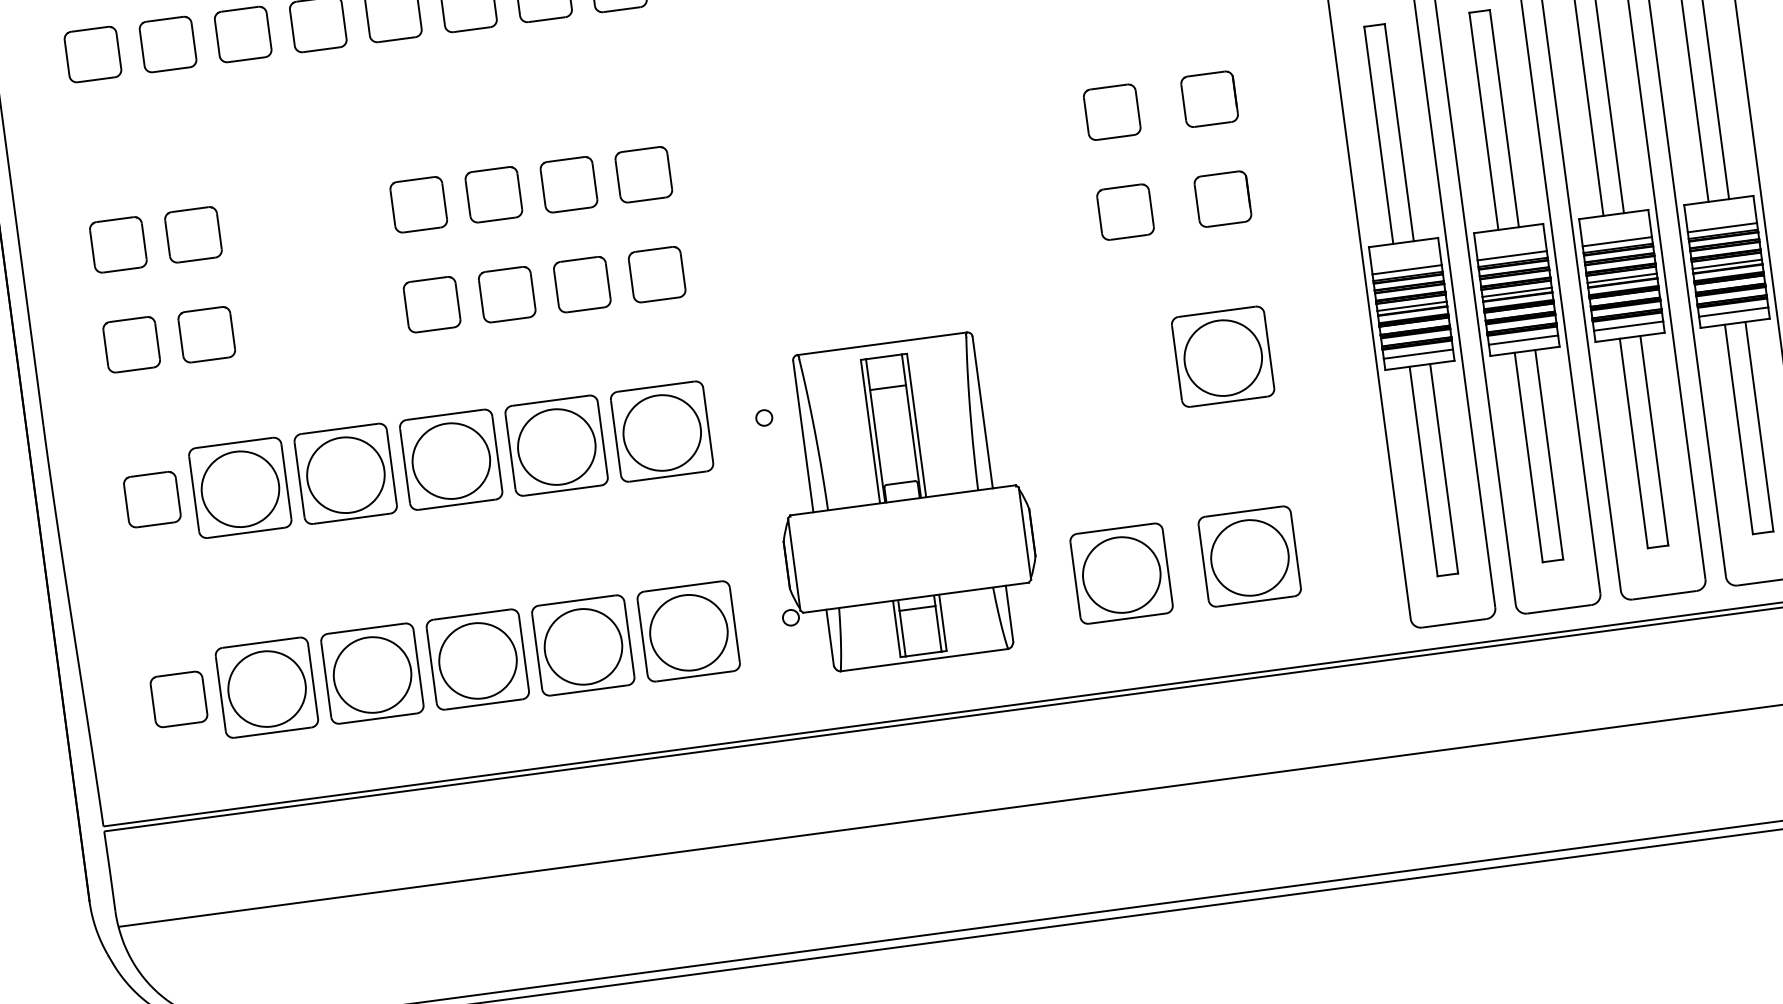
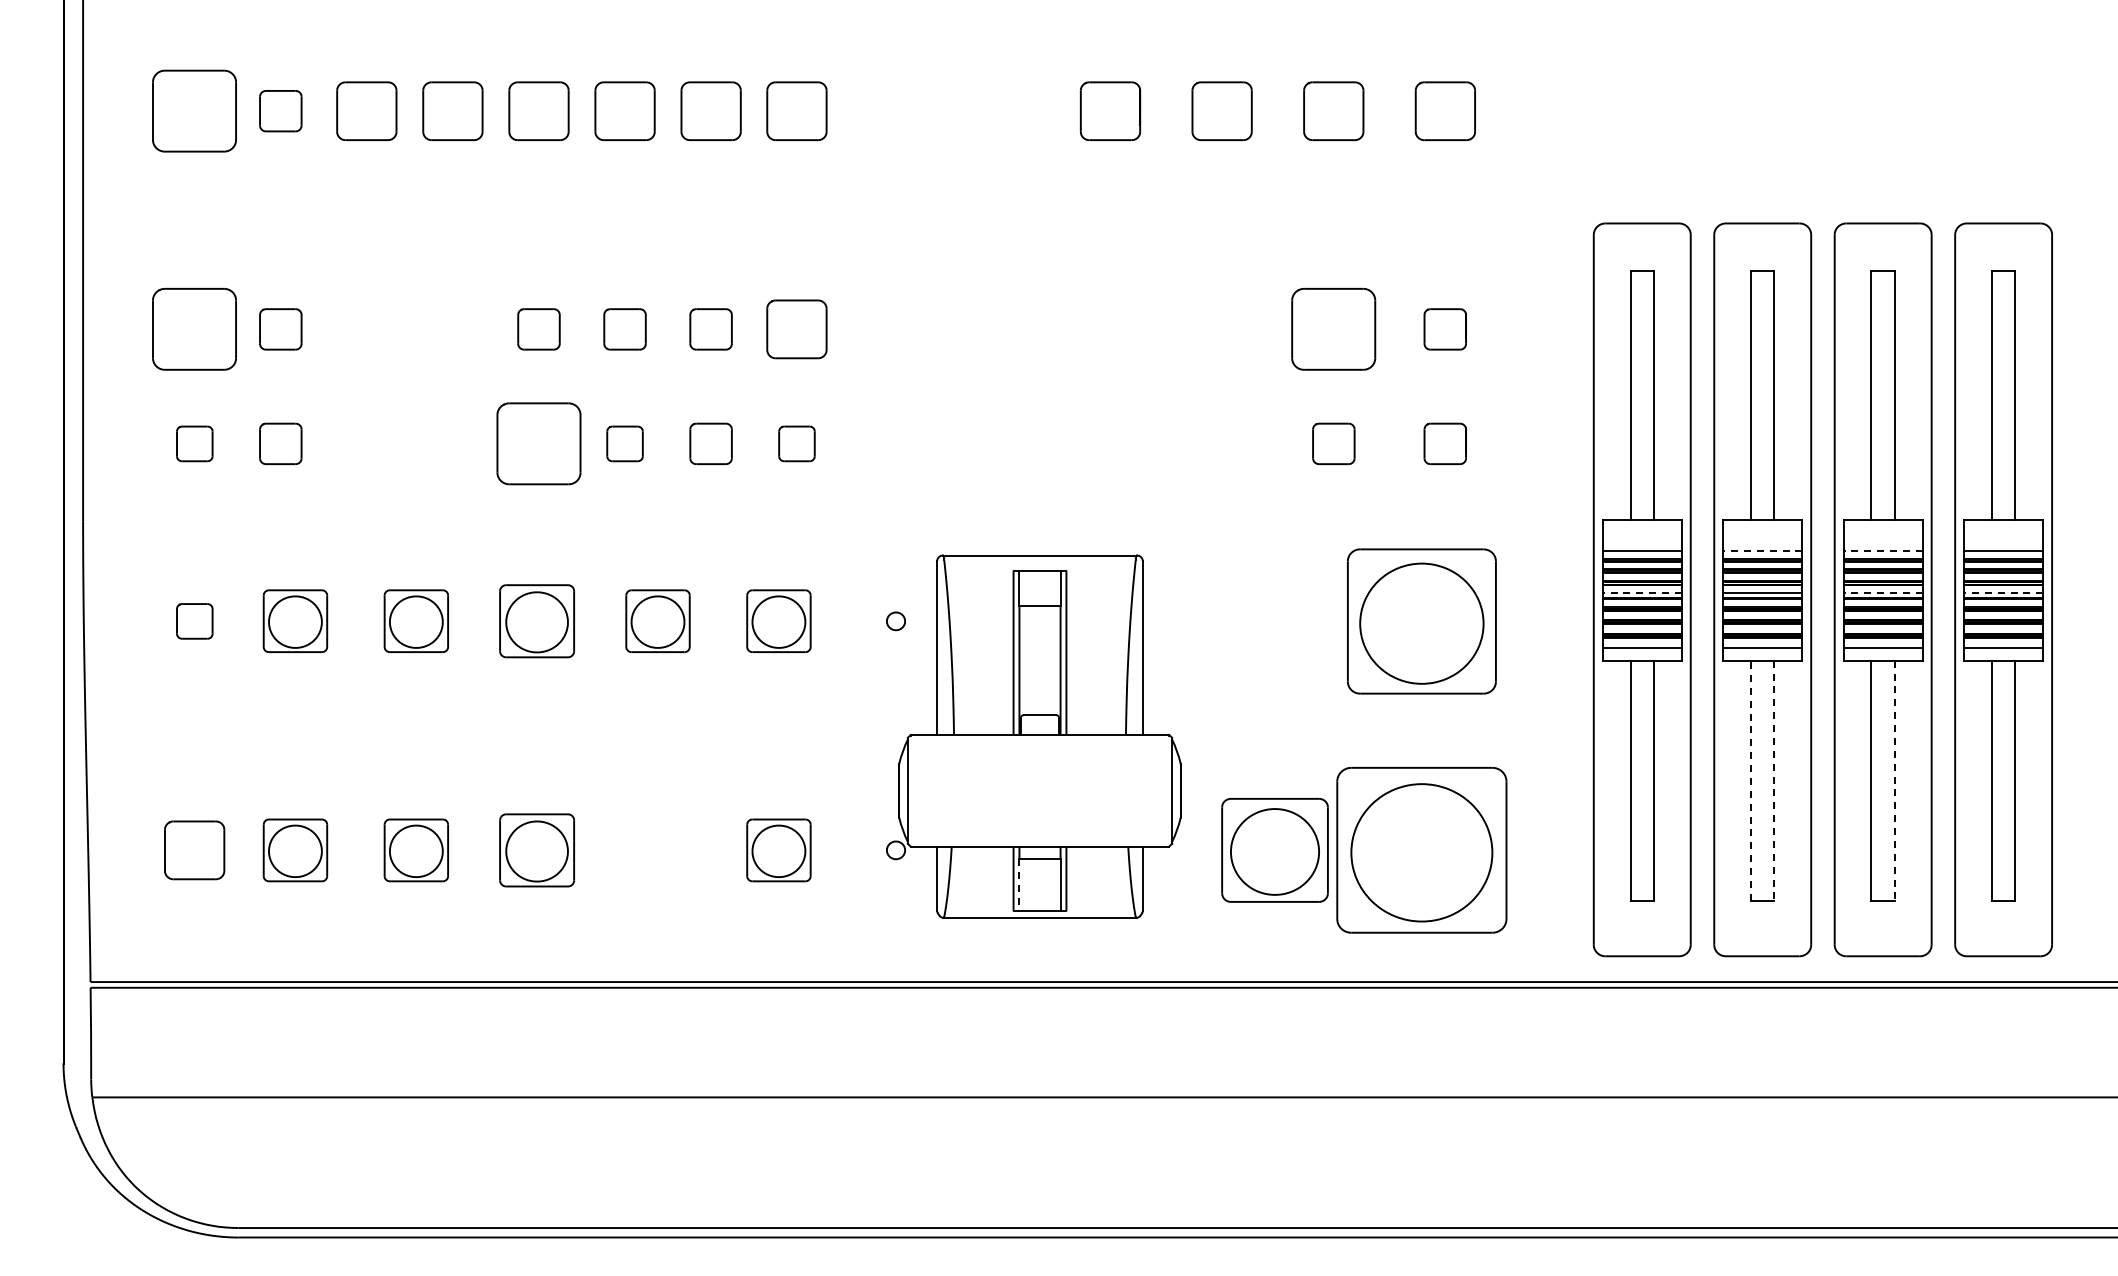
part: (167, 43) -> (280, 110), size x0.7
part: (92, 54) -> (194, 111), size x1.4
part: (1208, 99) -> (1444, 329), size x0.7
part: (1111, 112) -> (1333, 329), size x1.4
part: (568, 184) -> (710, 329), size x0.7
part: (493, 194) -> (624, 329), size x0.7
part: (1222, 198) -> (1444, 443), size x0.7
part: (418, 204) -> (538, 329), size x0.7
part: (1125, 211) -> (1333, 443), size x0.7
part: (193, 234) -> (280, 329), size x0.7
line: (1617, 242) -> (1883, 551), solid -> dashed
part: (118, 245) -> (194, 329), size x1.4
line: (1512, 256) -> (1762, 551), solid -> dashed
line: (1727, 263) -> (2003, 592), solid -> dashed
part: (656, 274) -> (796, 443), size x0.6
line: (1622, 277) -> (1883, 592), solid -> dashed
part: (581, 284) -> (710, 443), size x0.7
part: (506, 294) -> (624, 443), size x0.6
part: (431, 304) -> (538, 443), size x1.4
line: (1412, 305) -> (1642, 592), solid -> dashed
part: (206, 334) -> (280, 443), size x0.7
part: (131, 344) -> (194, 443), size x0.6
part: (1222, 356) -> (1421, 620), size x1.4
part: (661, 430) -> (778, 620), size x0.6
line: (1654, 441) -> (1894, 781), solid -> dashed
part: (556, 444) -> (657, 620), size x0.6
line: (1549, 455) -> (1774, 781), solid -> dashed
line: (1528, 457) -> (1750, 780), solid -> dashed
part: (450, 459) -> (536, 620), size x0.7
part: (345, 473) -> (416, 620), size x0.6
part: (240, 487) -> (295, 620), size x0.6
part: (152, 499) -> (194, 621), size x0.6
part: (1249, 556) -> (1421, 850), size x1.6
part: (688, 631) -> (778, 850), size x0.6
line: (902, 634) -> (1019, 885), solid -> dashed
part: (582, 645) -> (657, 850), removed
part: (477, 659) -> (536, 850), size x0.7
part: (372, 673) -> (416, 850), size x0.6
part: (267, 687) -> (295, 850), size x0.6

